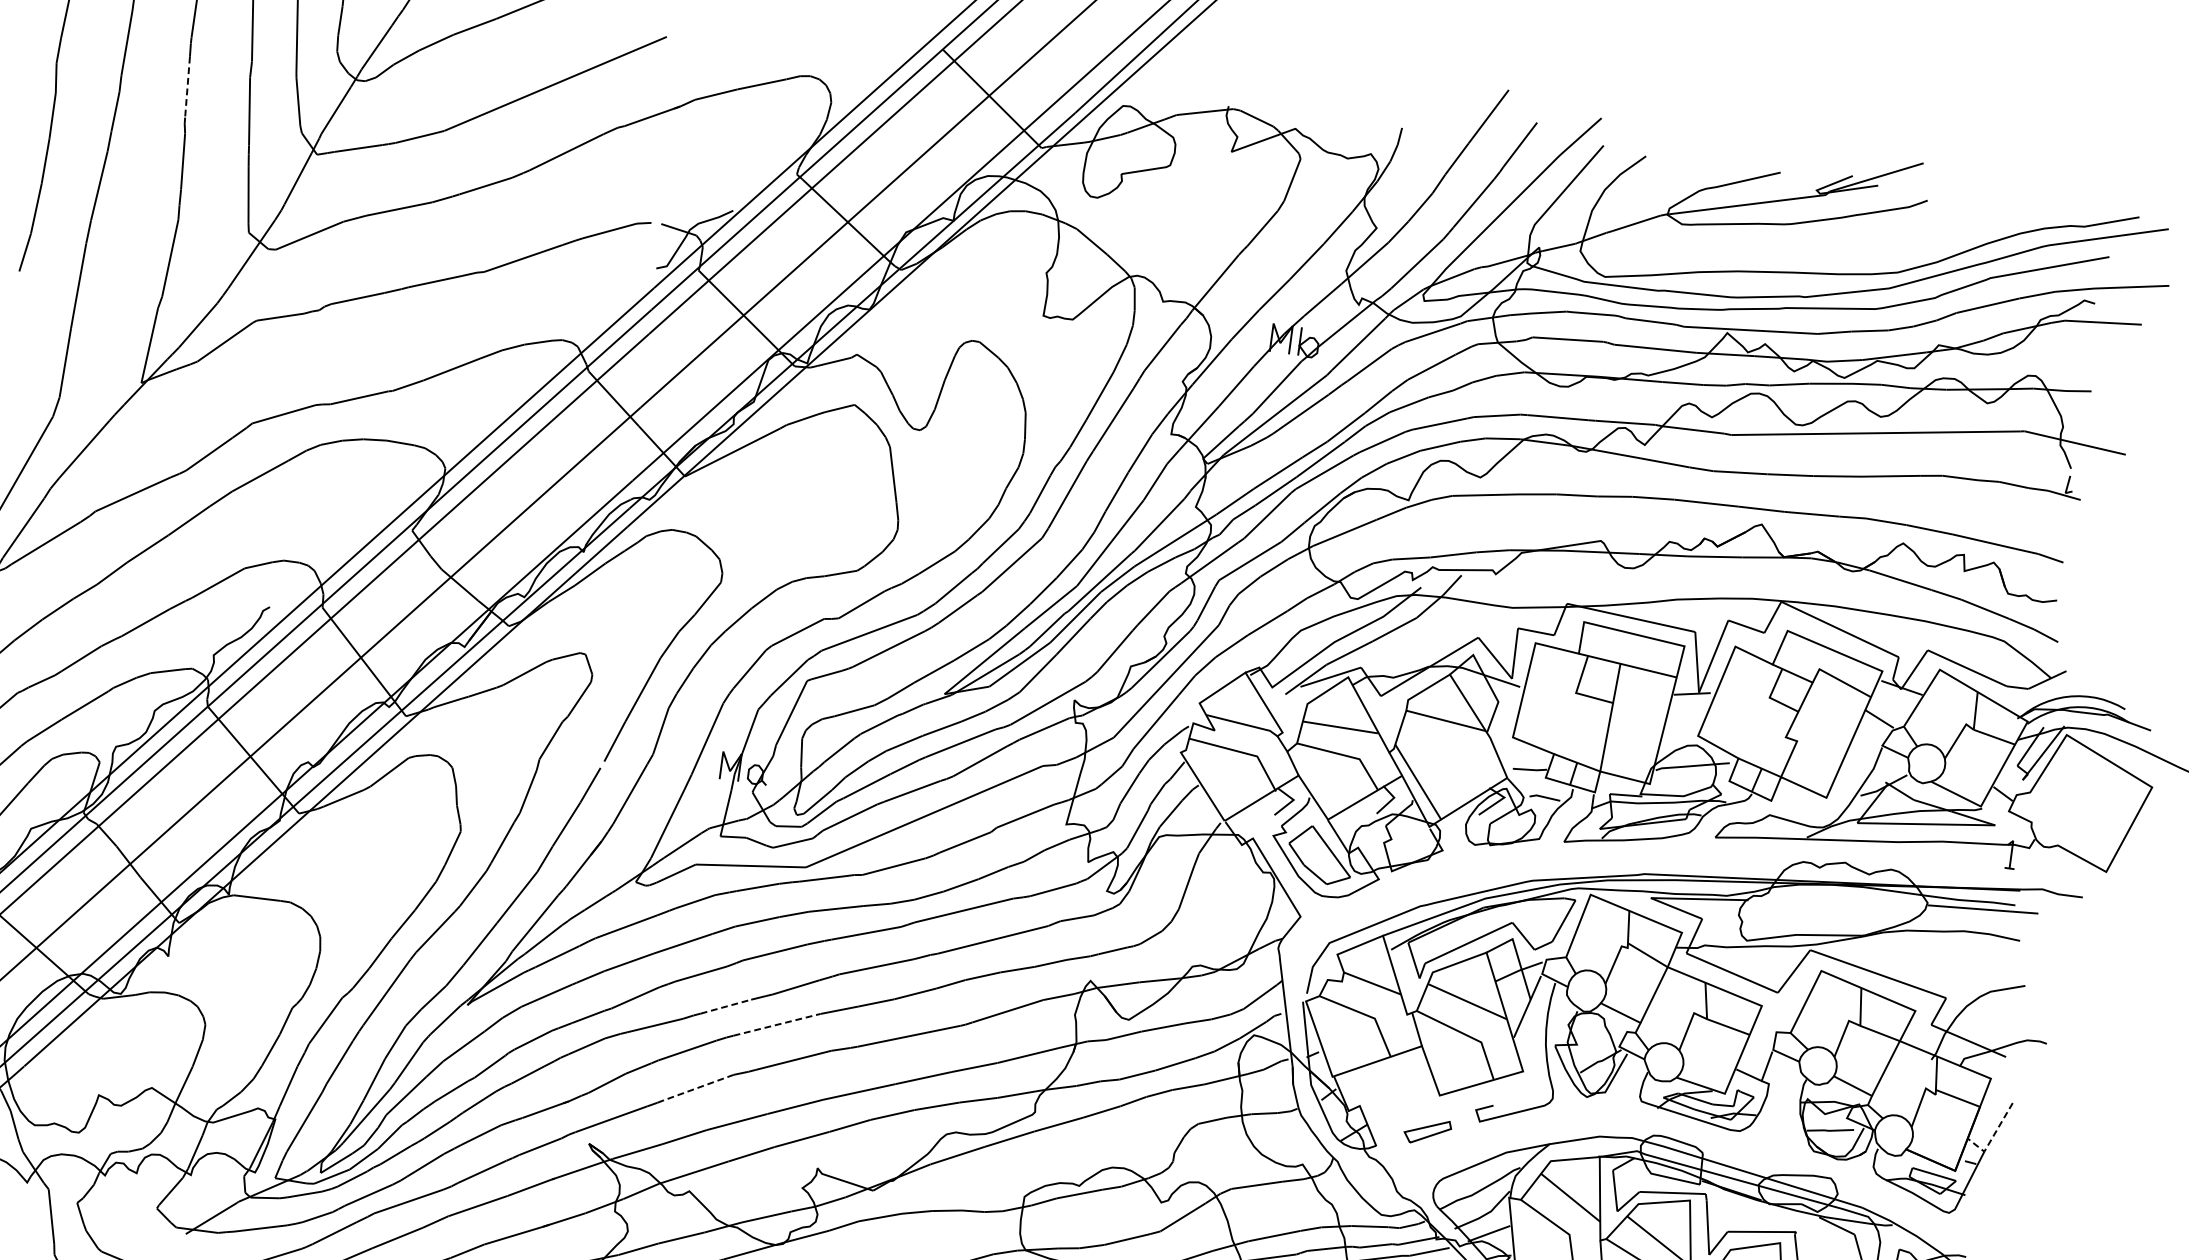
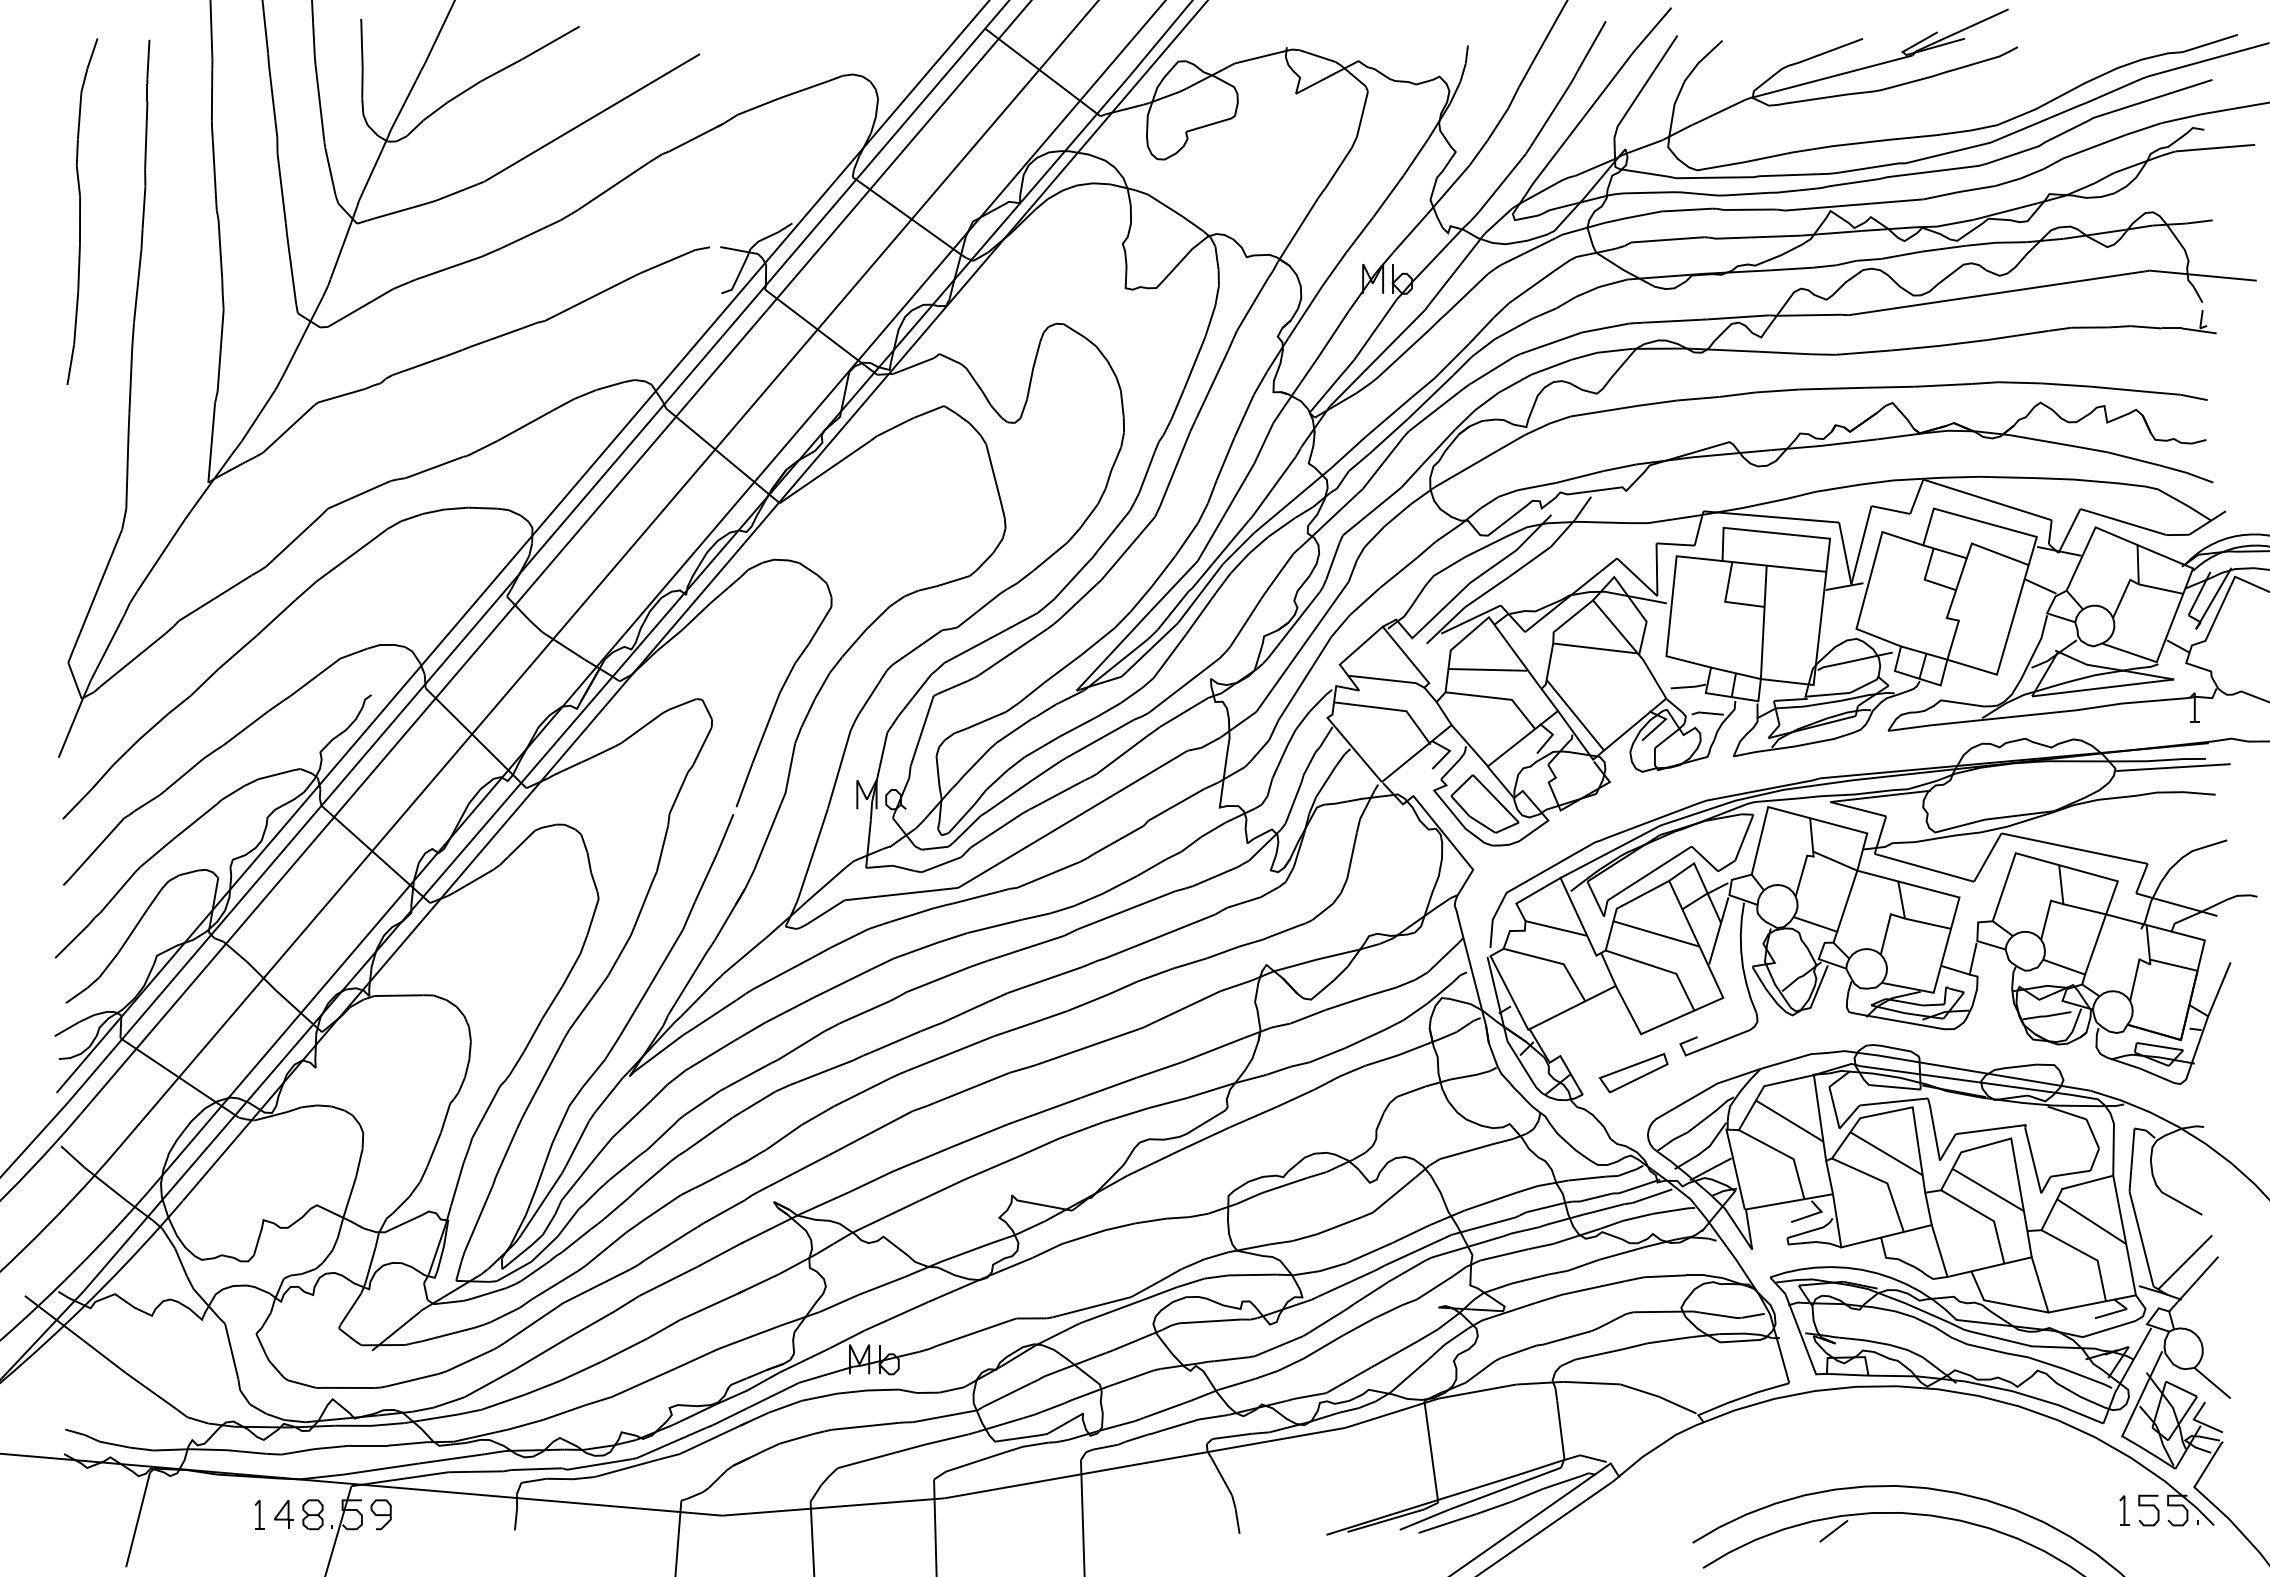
line: (187, 87) -> (214, 172), dashed -> solid
line: (726, 1006) -> (895, 1041), dashed -> solid
line: (777, 1024) -> (950, 1053), dashed -> solid
line: (698, 1087) -> (878, 1128), dashed -> solid
part: (1427, 1132) -> (1633, 1073), size x1.43
line: (1993, 1136) -> (2215, 999), dashed -> solid

